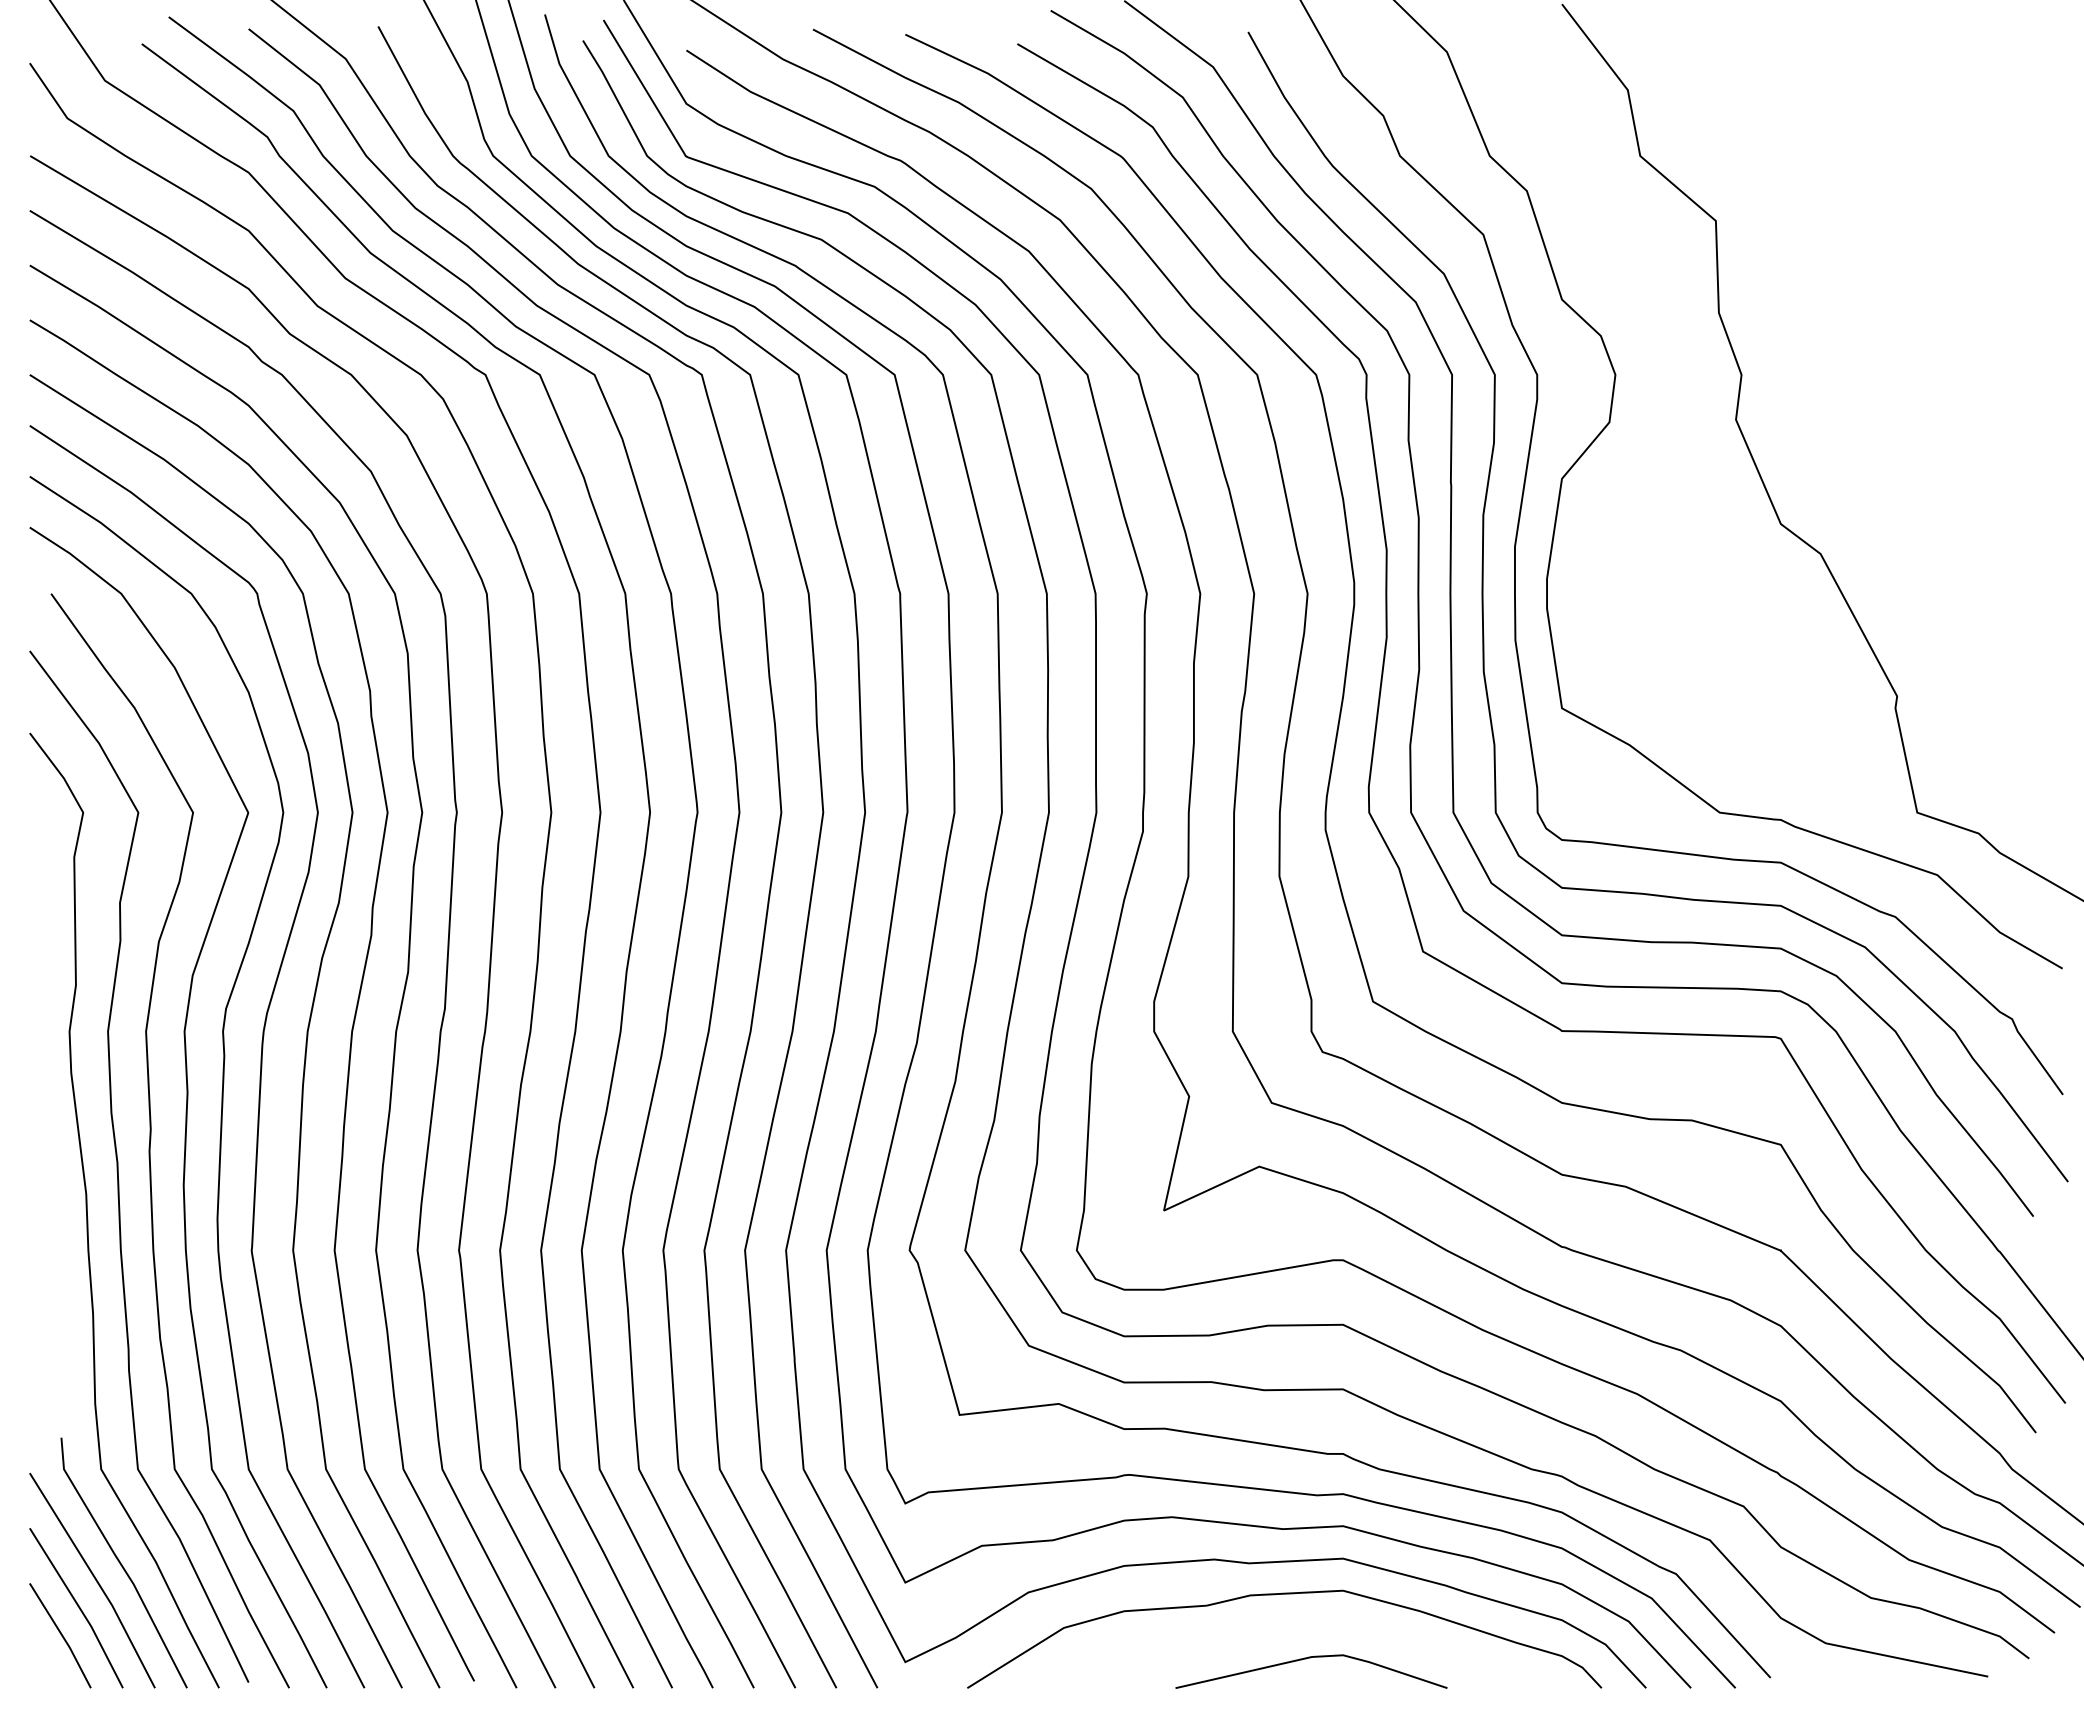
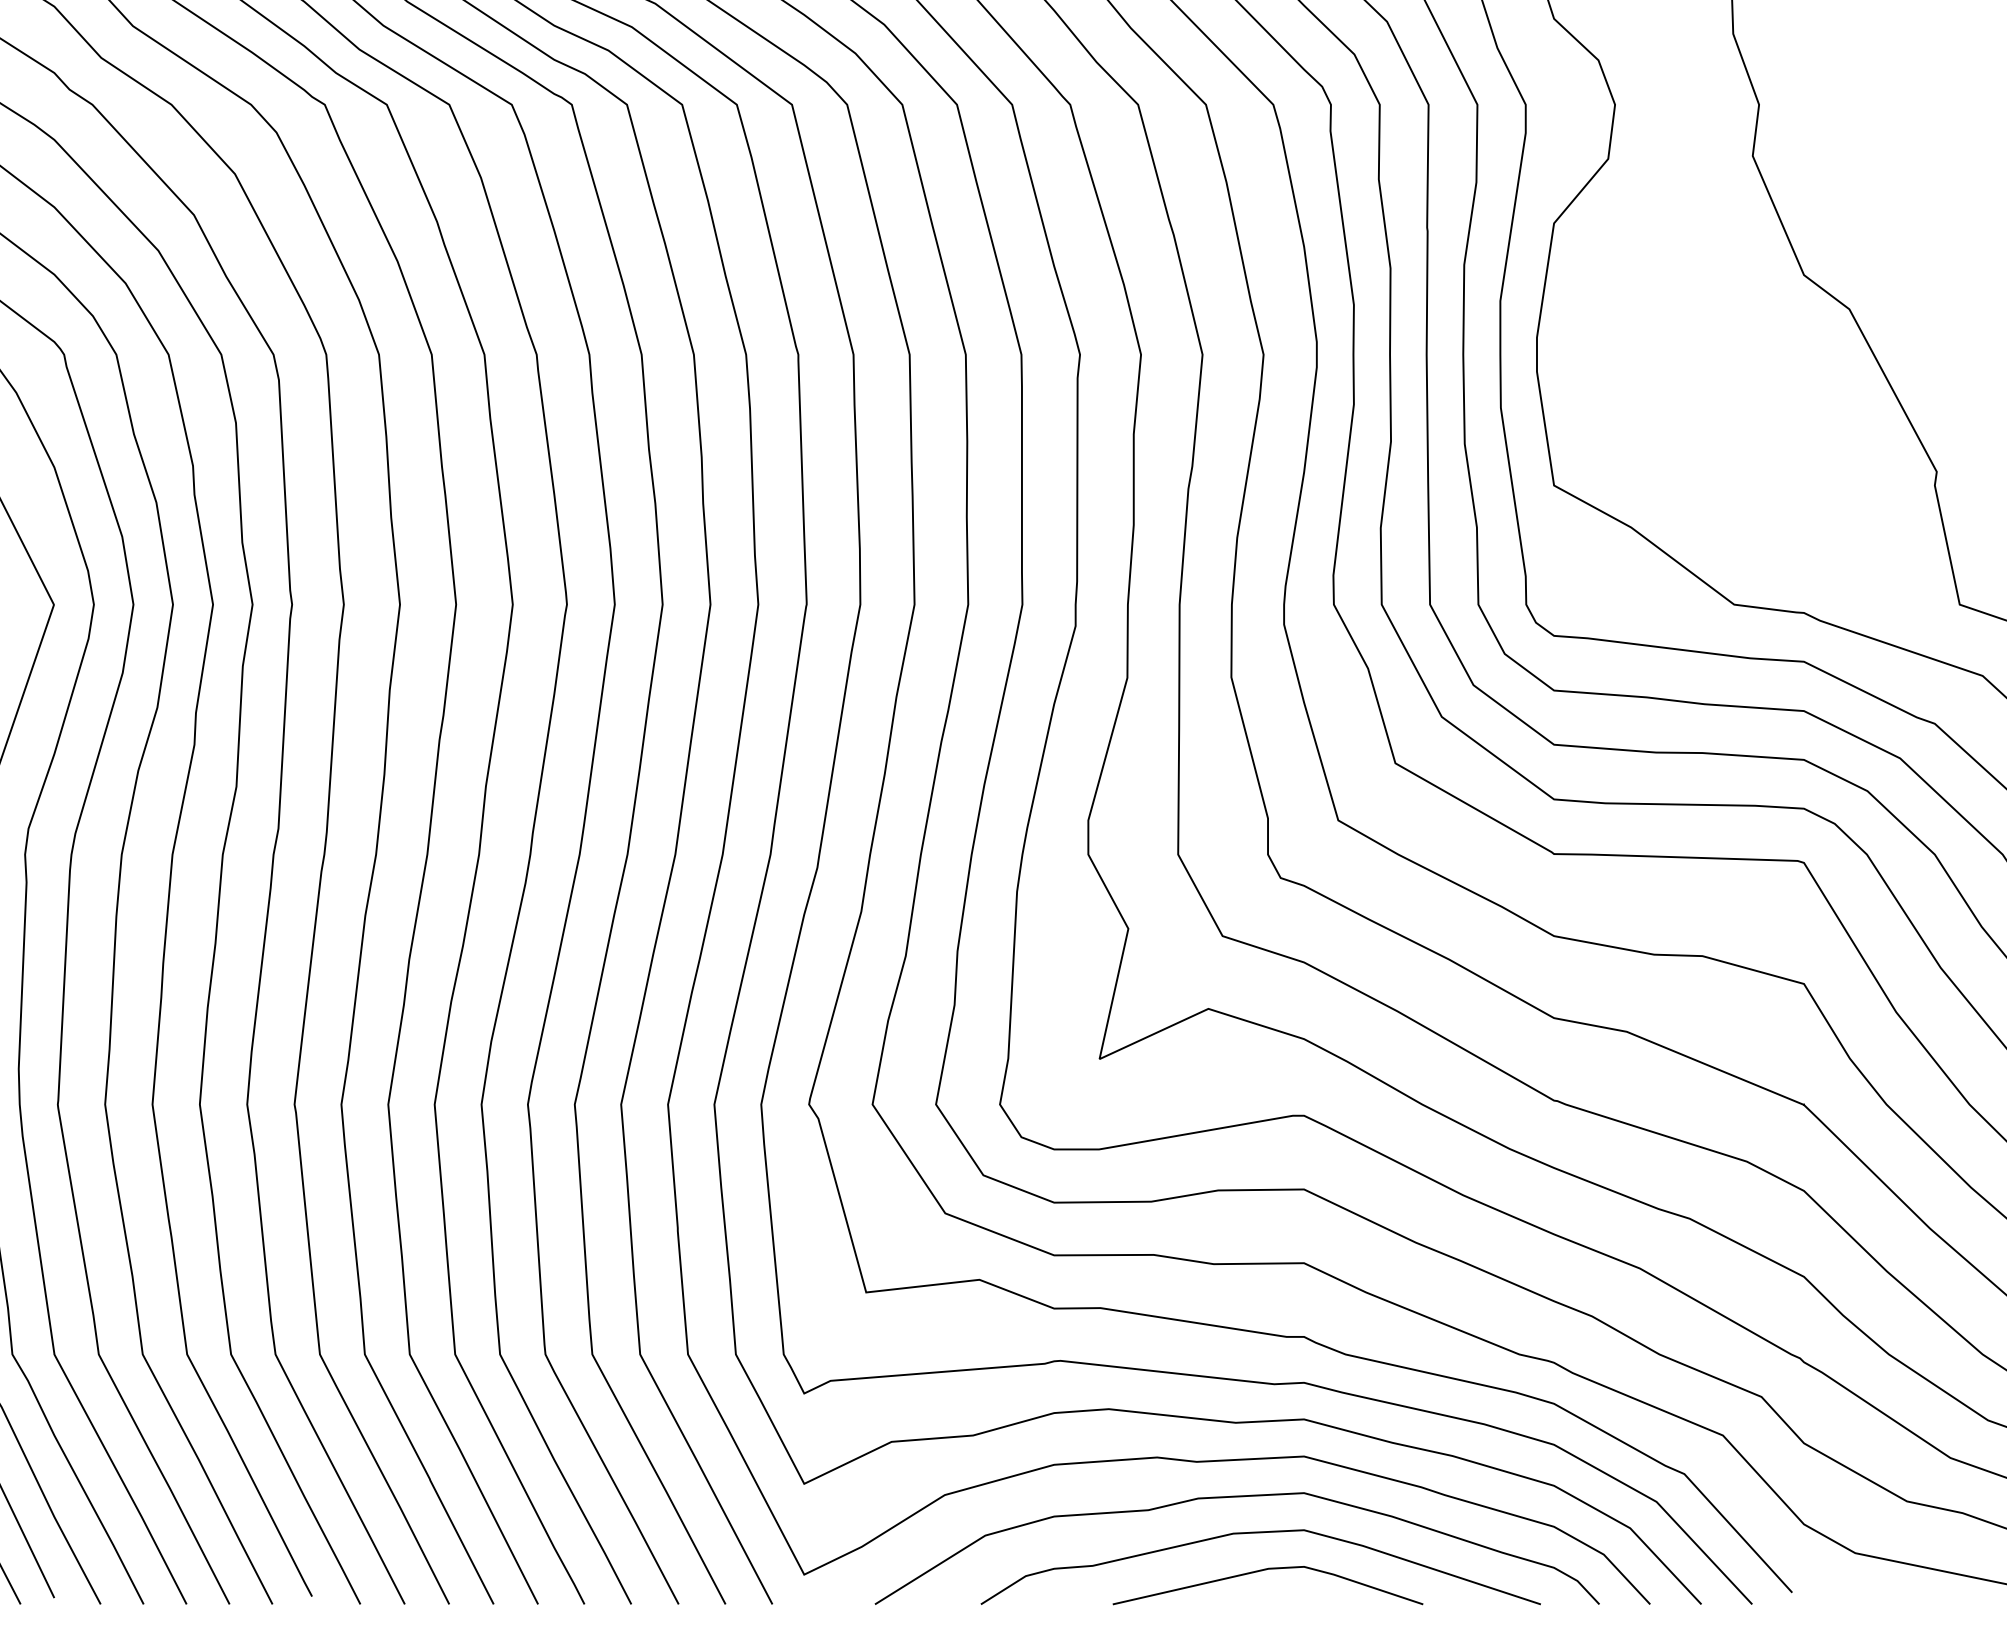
curve: (1302, 1626) -> (1257, 1533), added

